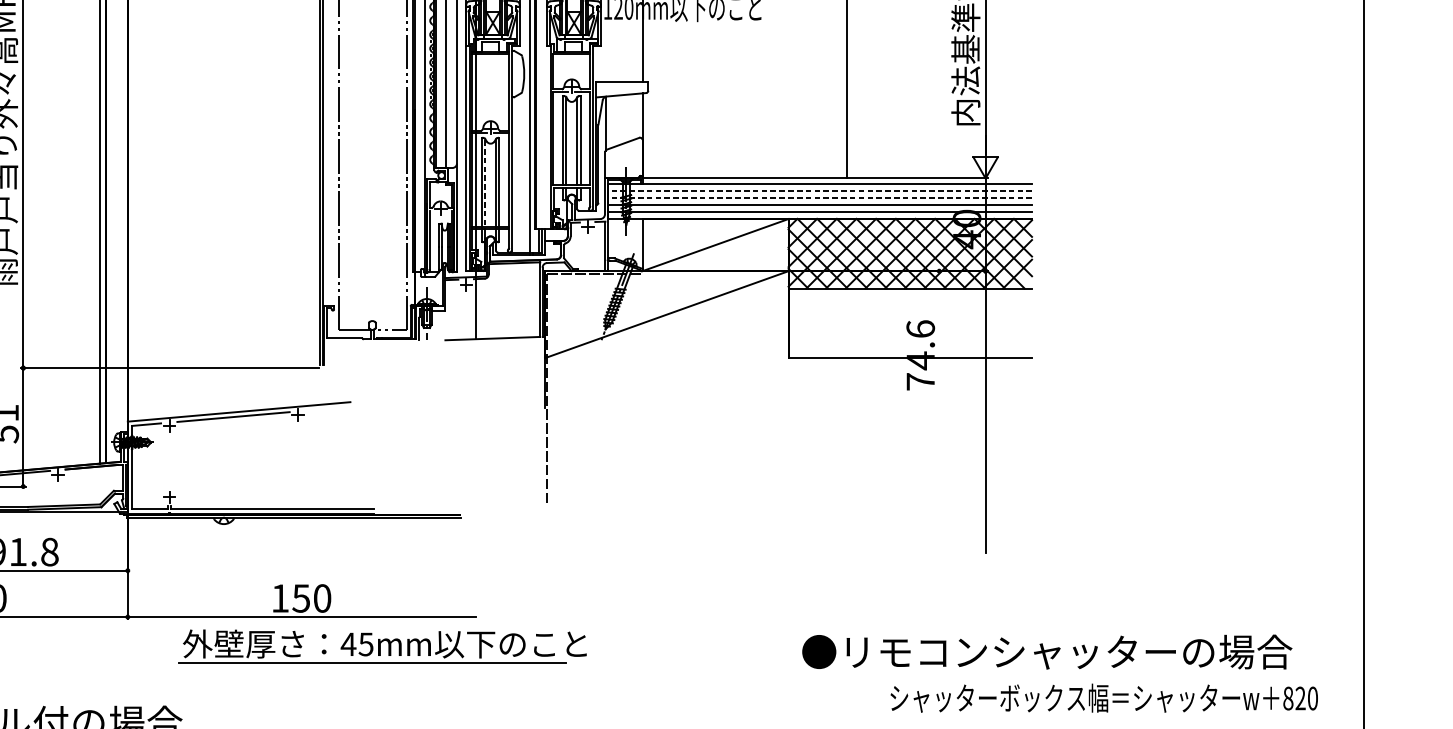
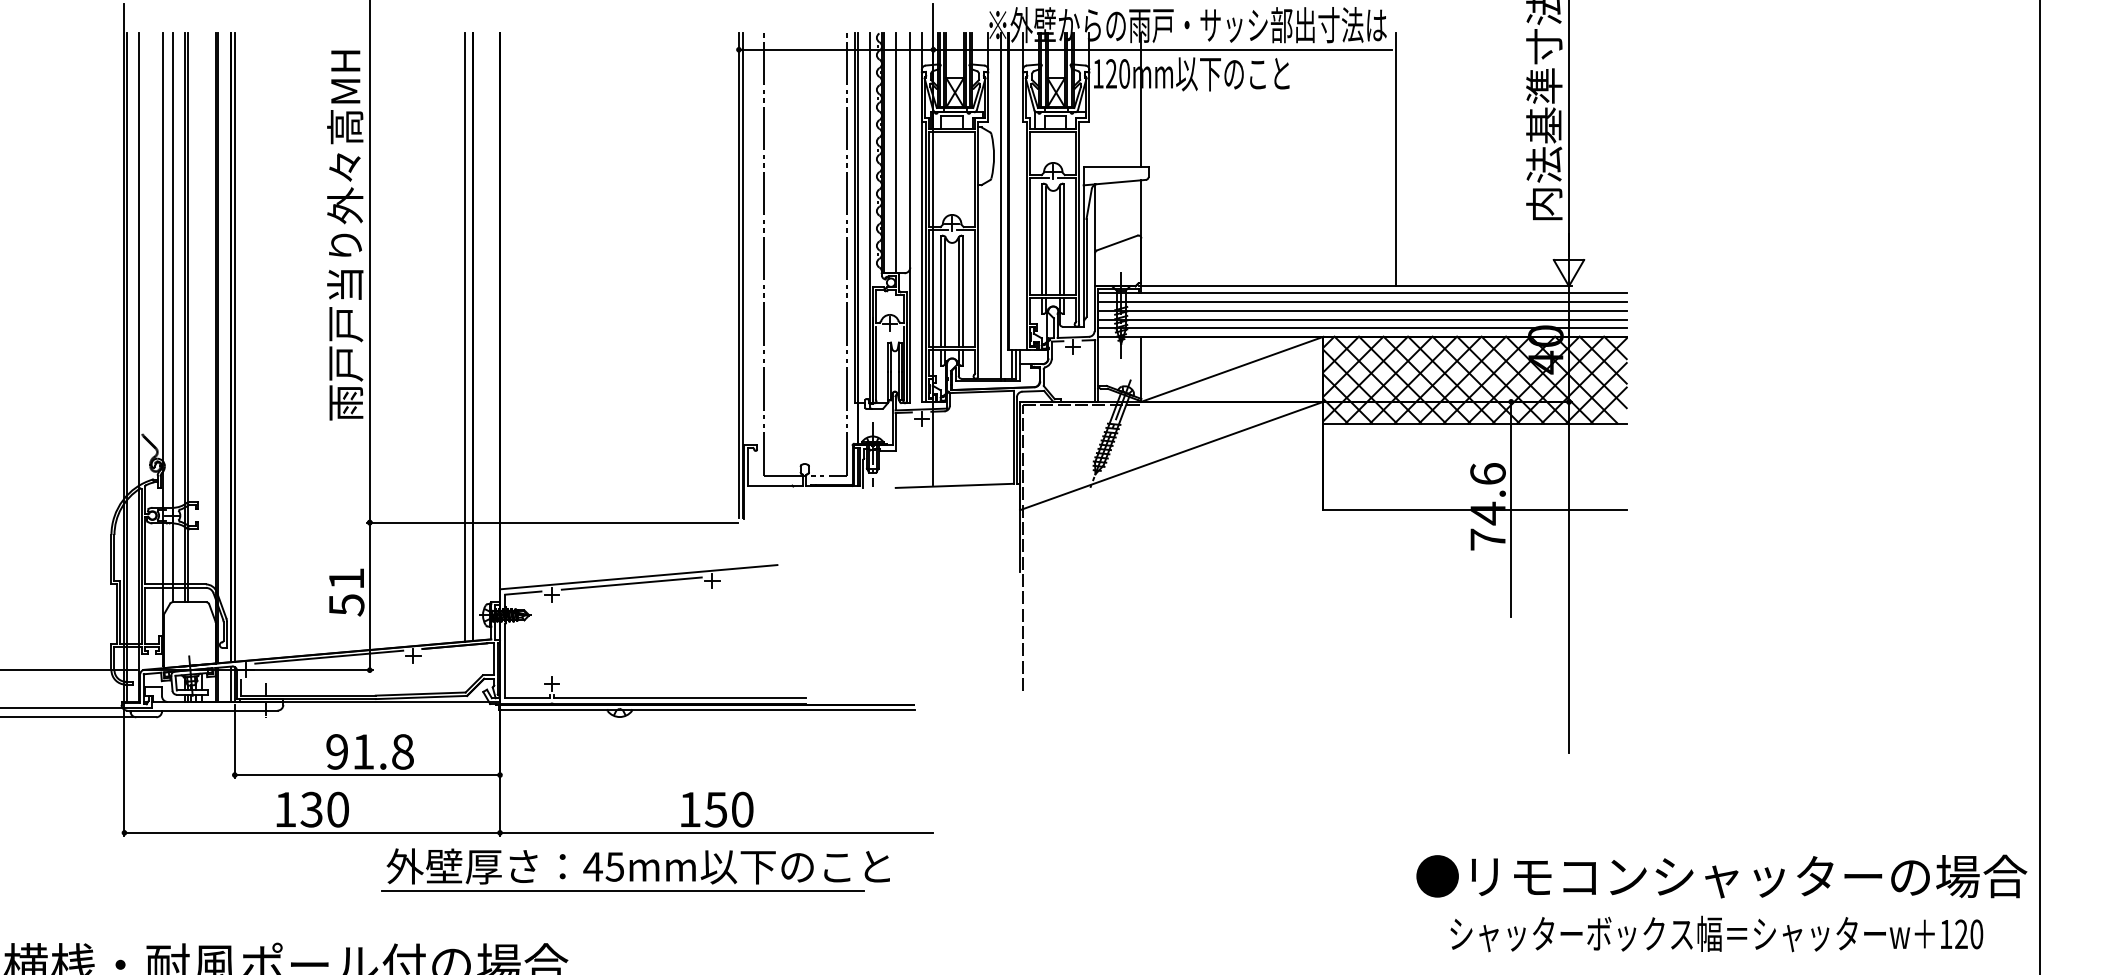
line: (485, 184) -> (945, 293), dashed -> solid
line: (819, 191) -> (1361, 302), dashed -> solid
line: (819, 197) -> (1361, 310), dashed -> solid
line: (939, 357) -> (1511, 509), added
part: (382, 646) -> (635, 869), moved
text: (1047, 652) -> (1721, 876), moved
text: (1287, 698) -> (1945, 934), 820 -> 120

